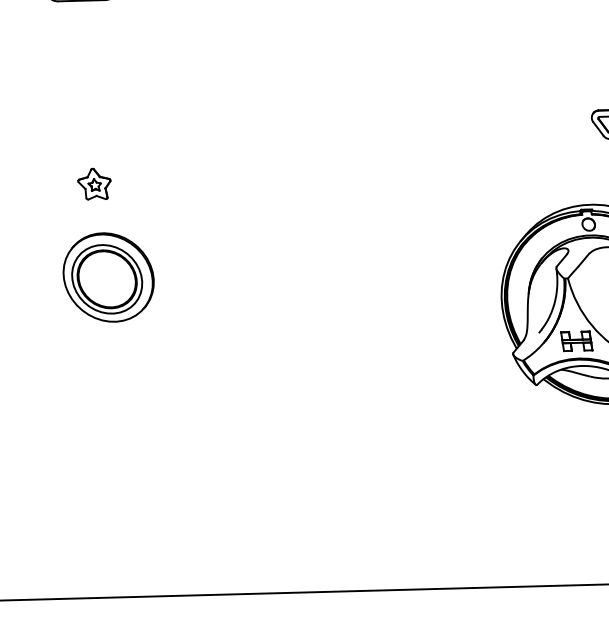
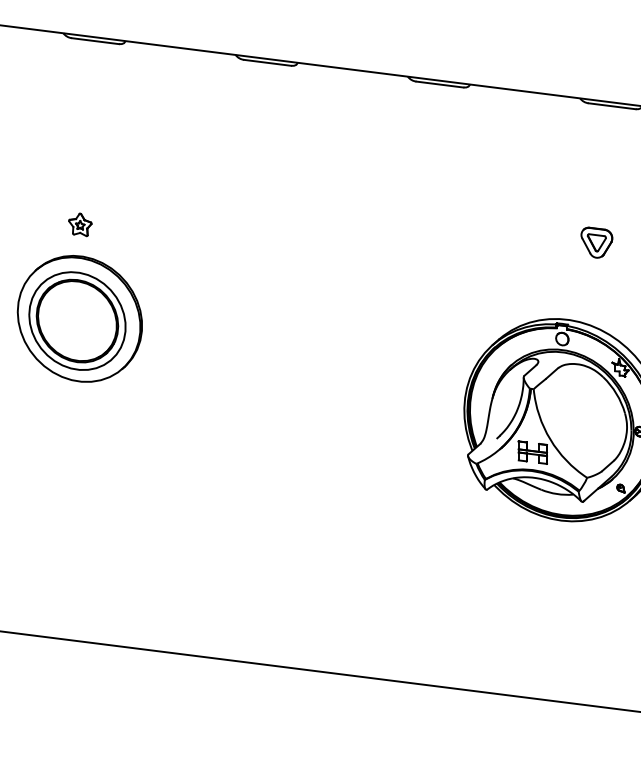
part: (95, 184) -> (80, 224), size x0.7
part: (108, 277) -> (79, 318), size x1.4

